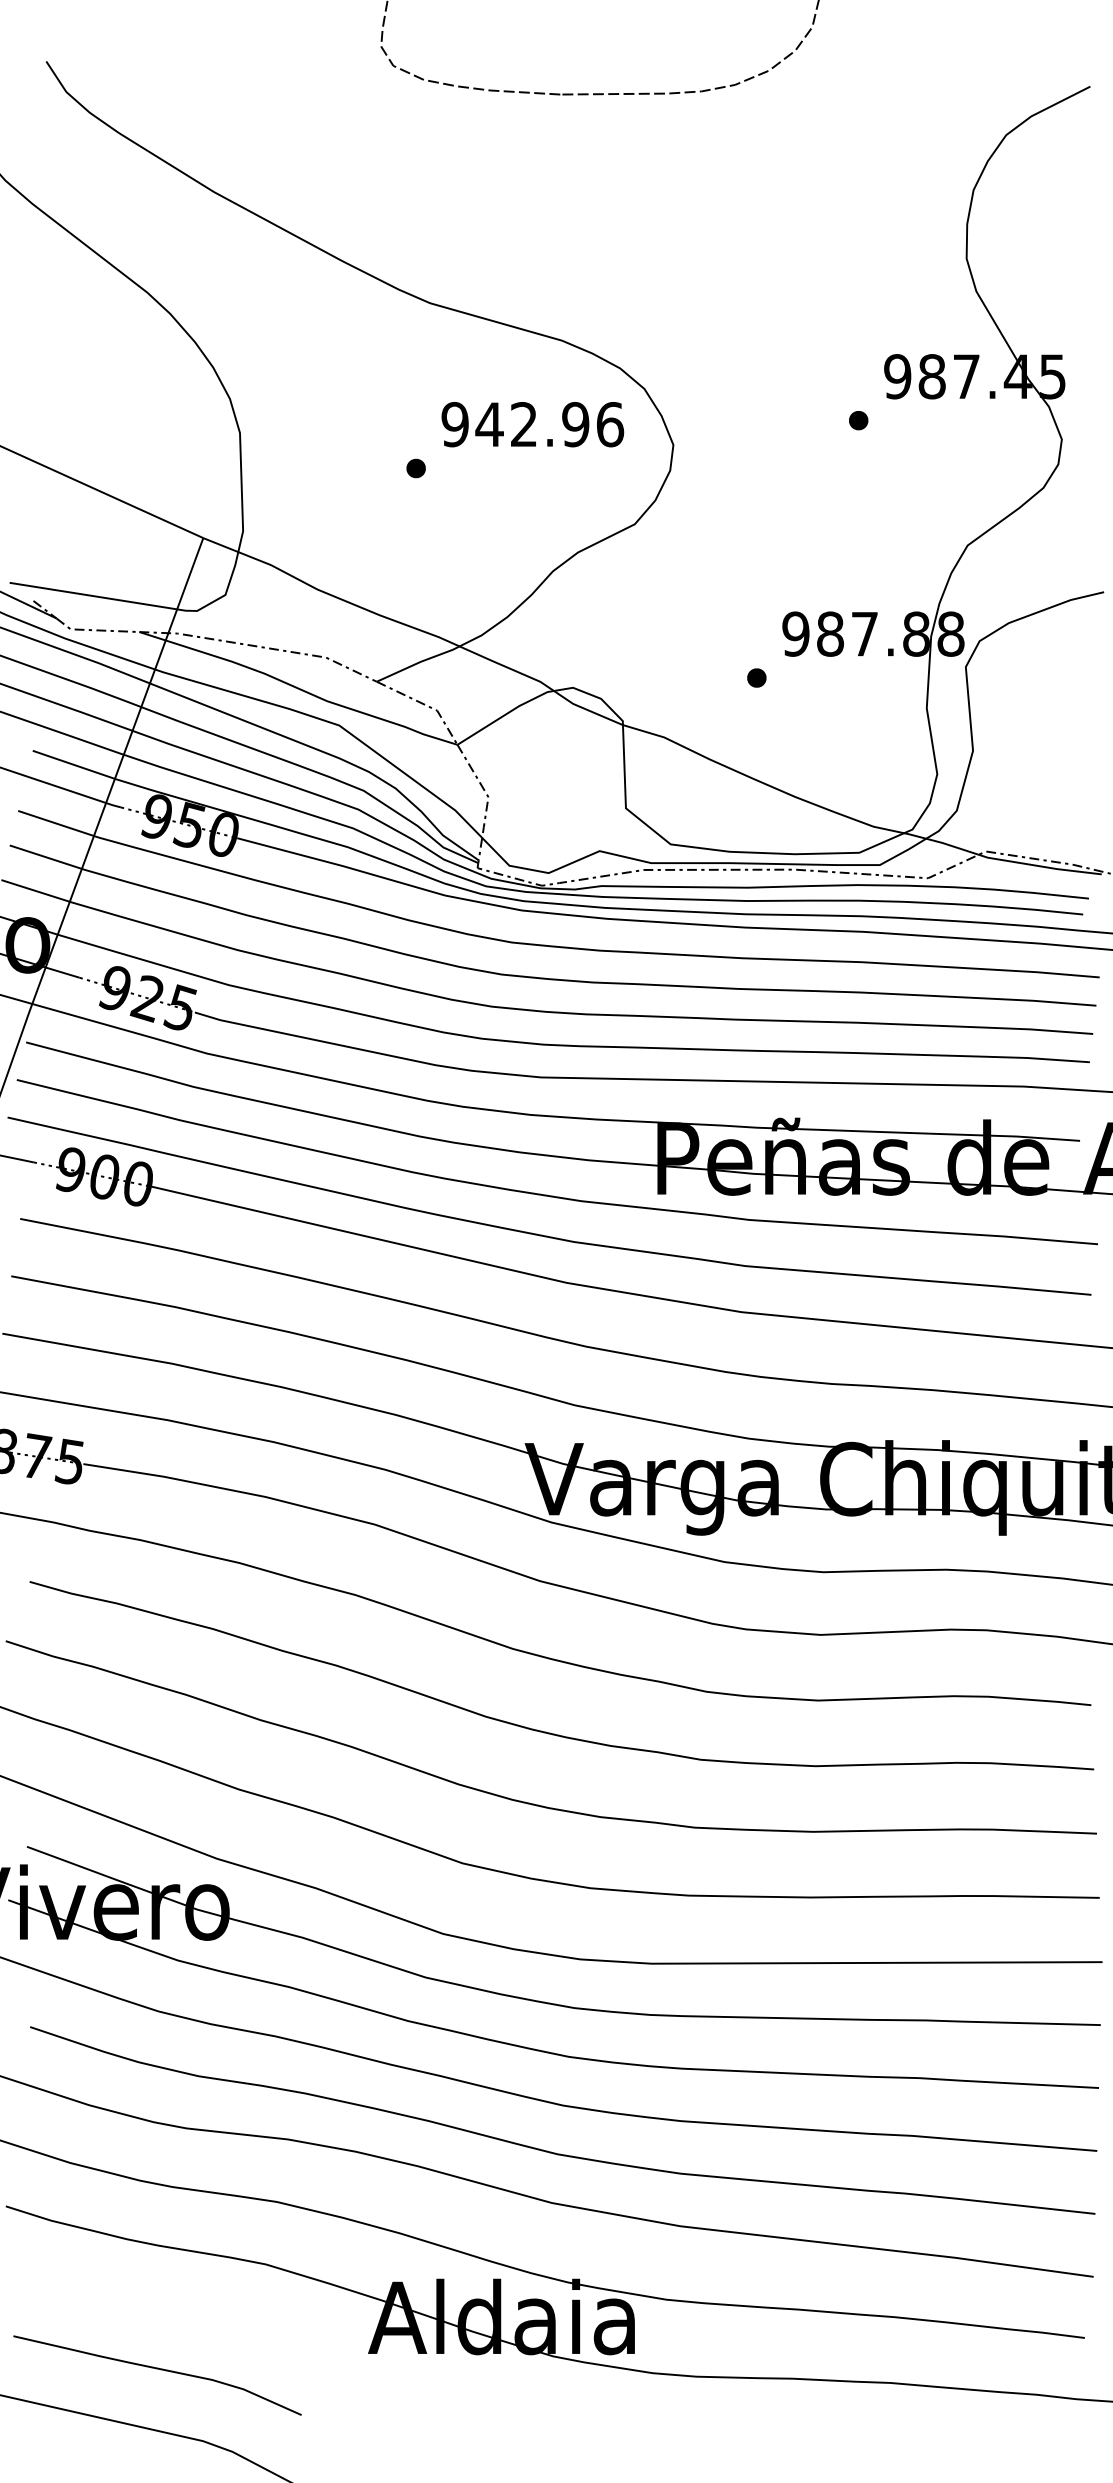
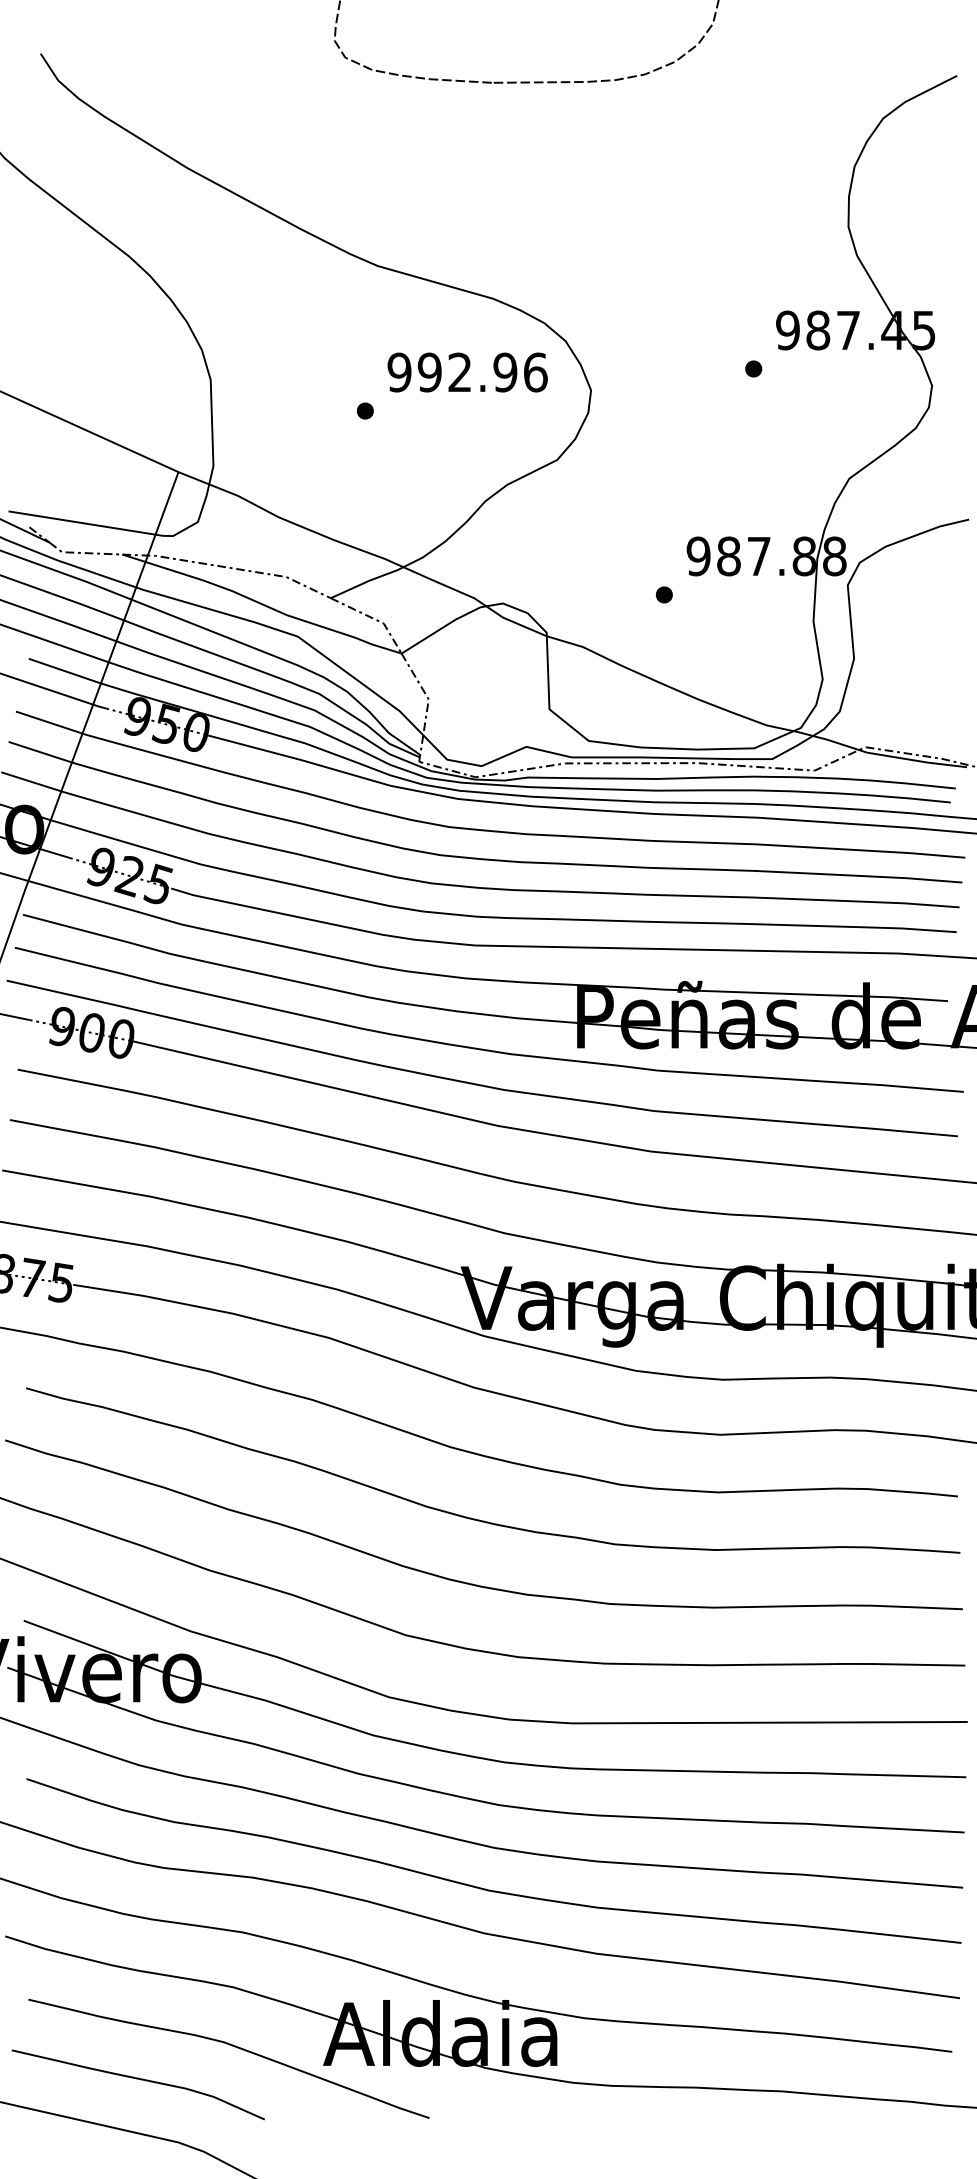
text: (489, 424) -> (429, 372), 942.96 -> 992.96
curve: (263, 2331) -> (231, 2046), added

